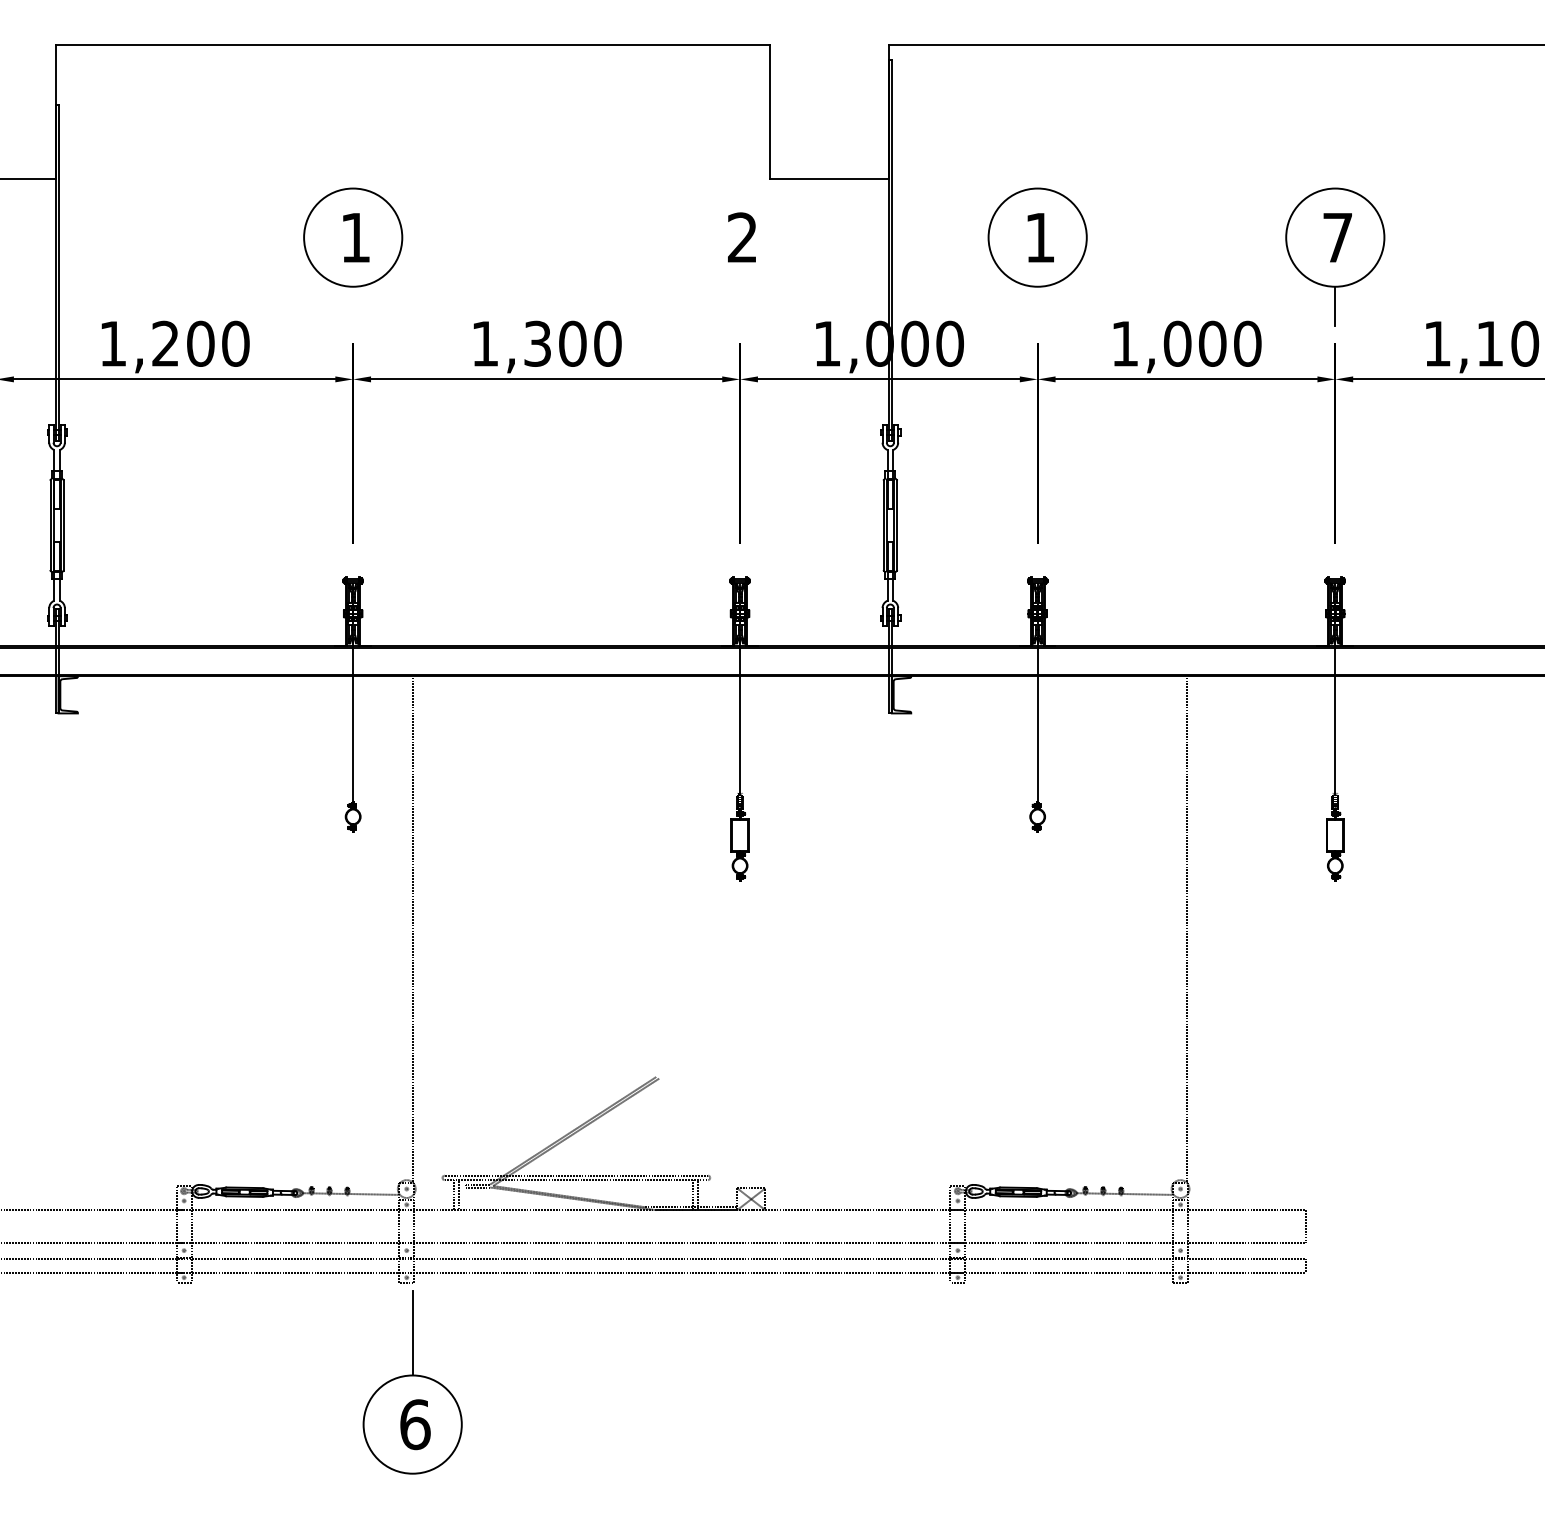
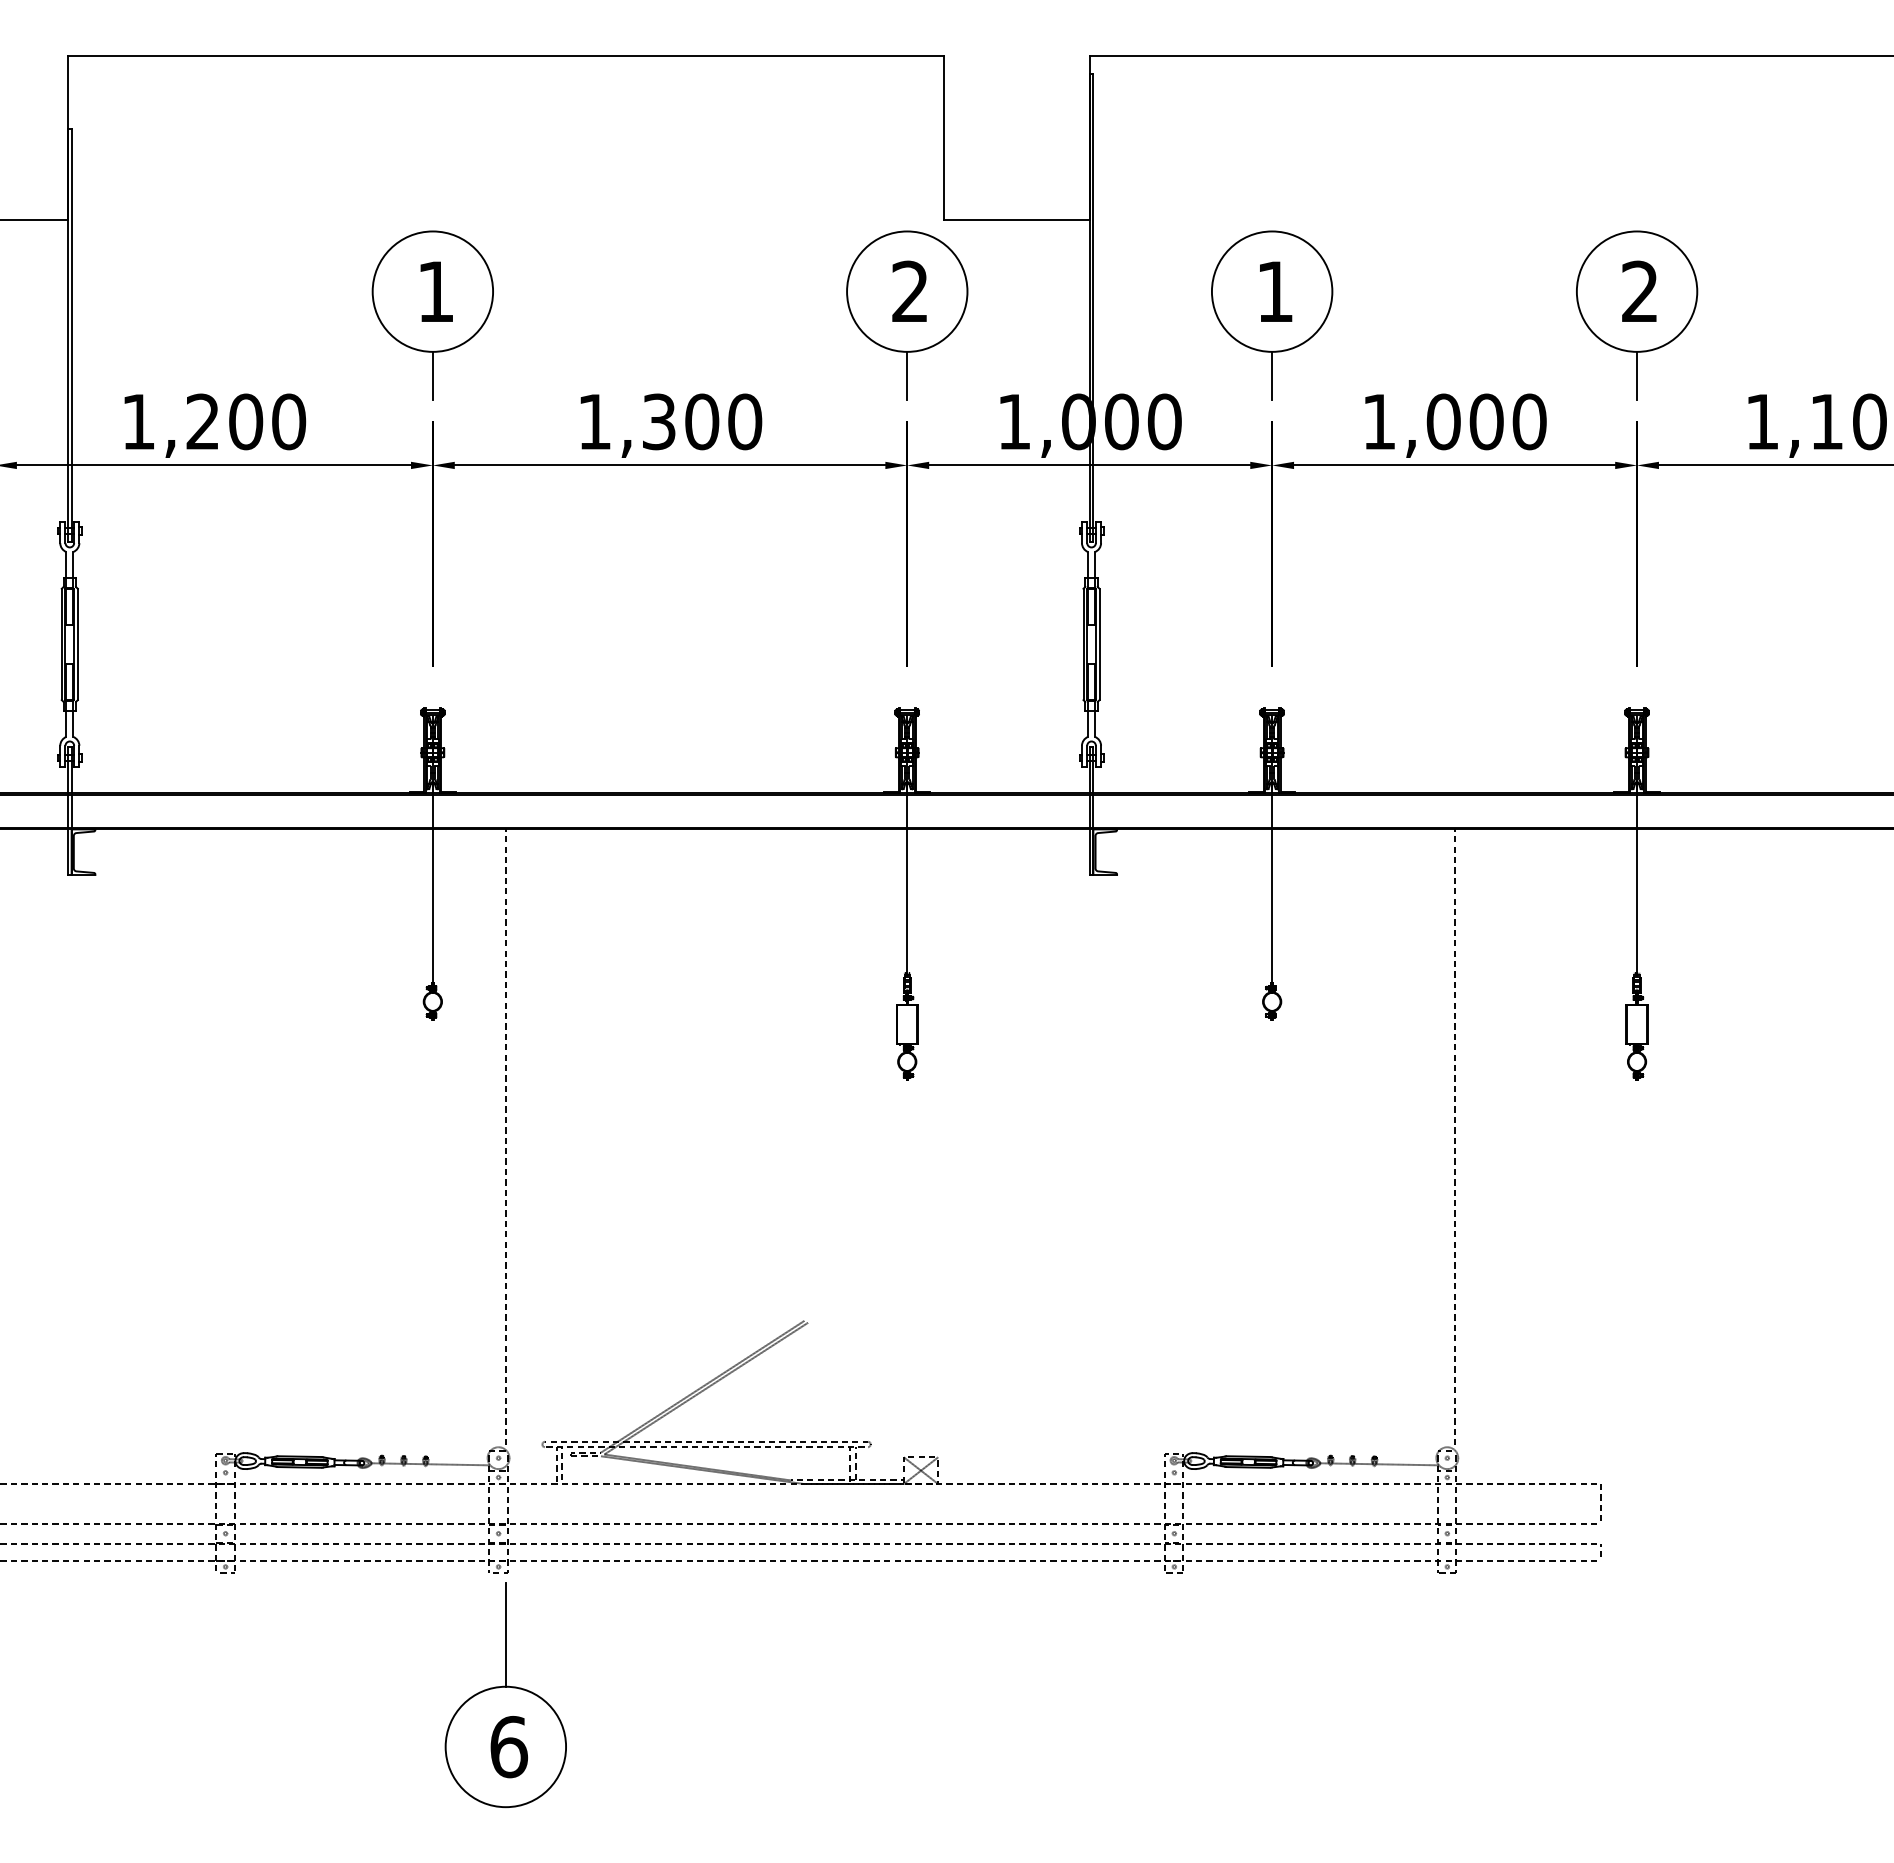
text: (1337, 236) -> (1639, 290), 7 -> 2
part: (740, 257) -> (907, 315), added
line: (352, 306) -> (432, 375), added
line: (1037, 306) -> (1272, 375), added

